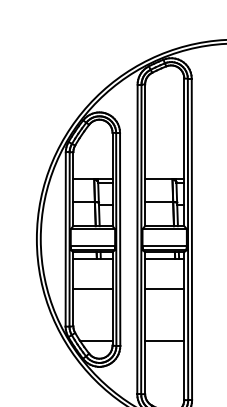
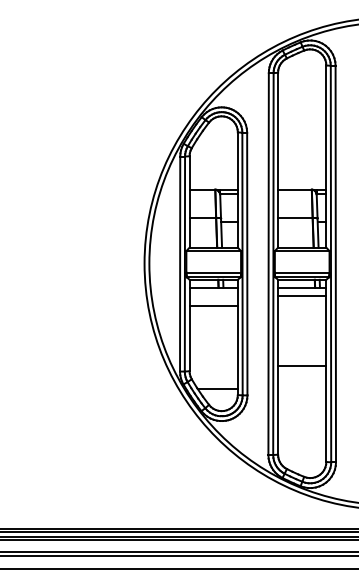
line: (92, 288) -> (213, 305), moved
line: (164, 288) -> (302, 295), moved
line: (164, 341) -> (302, 366), moved

